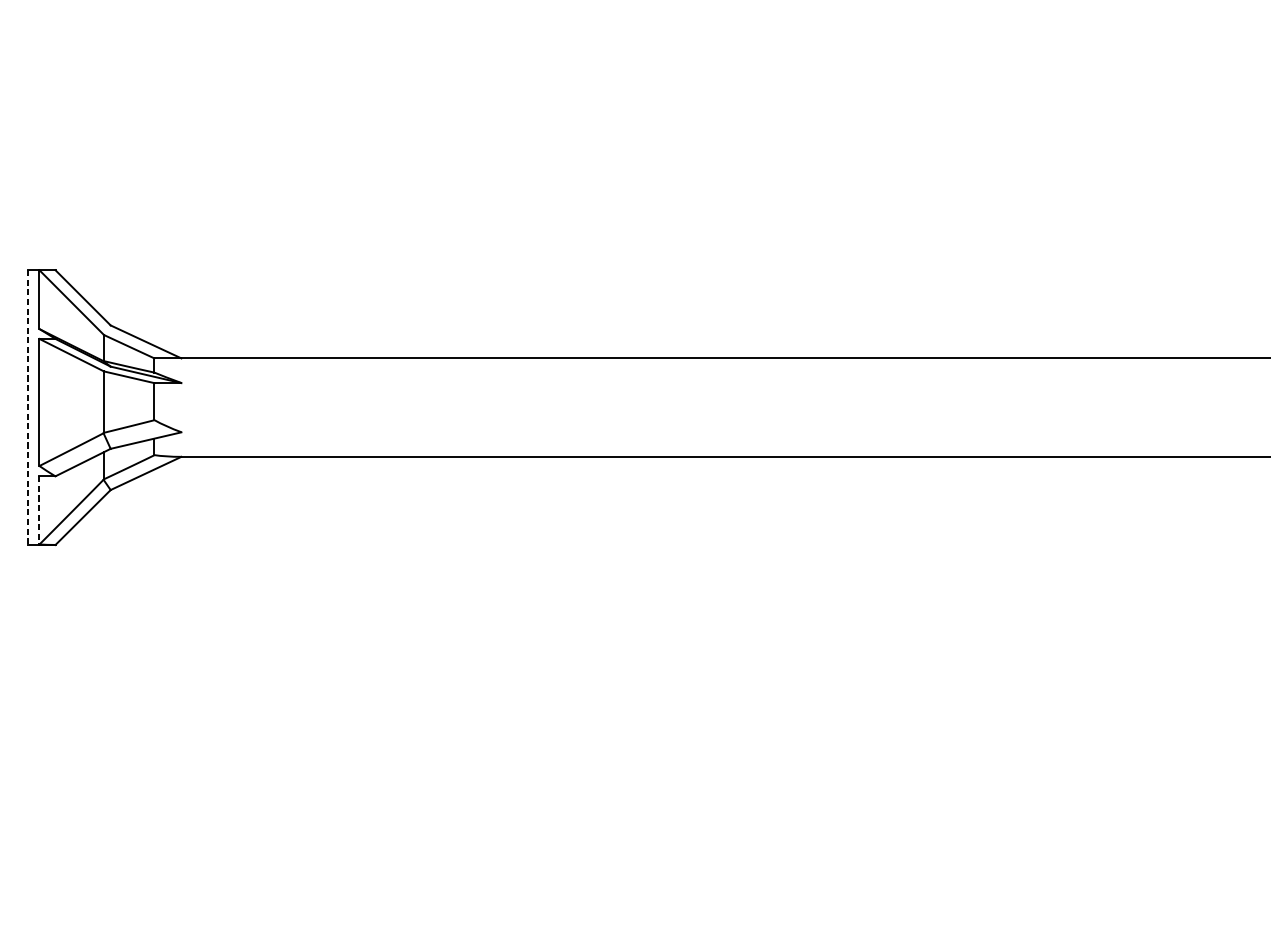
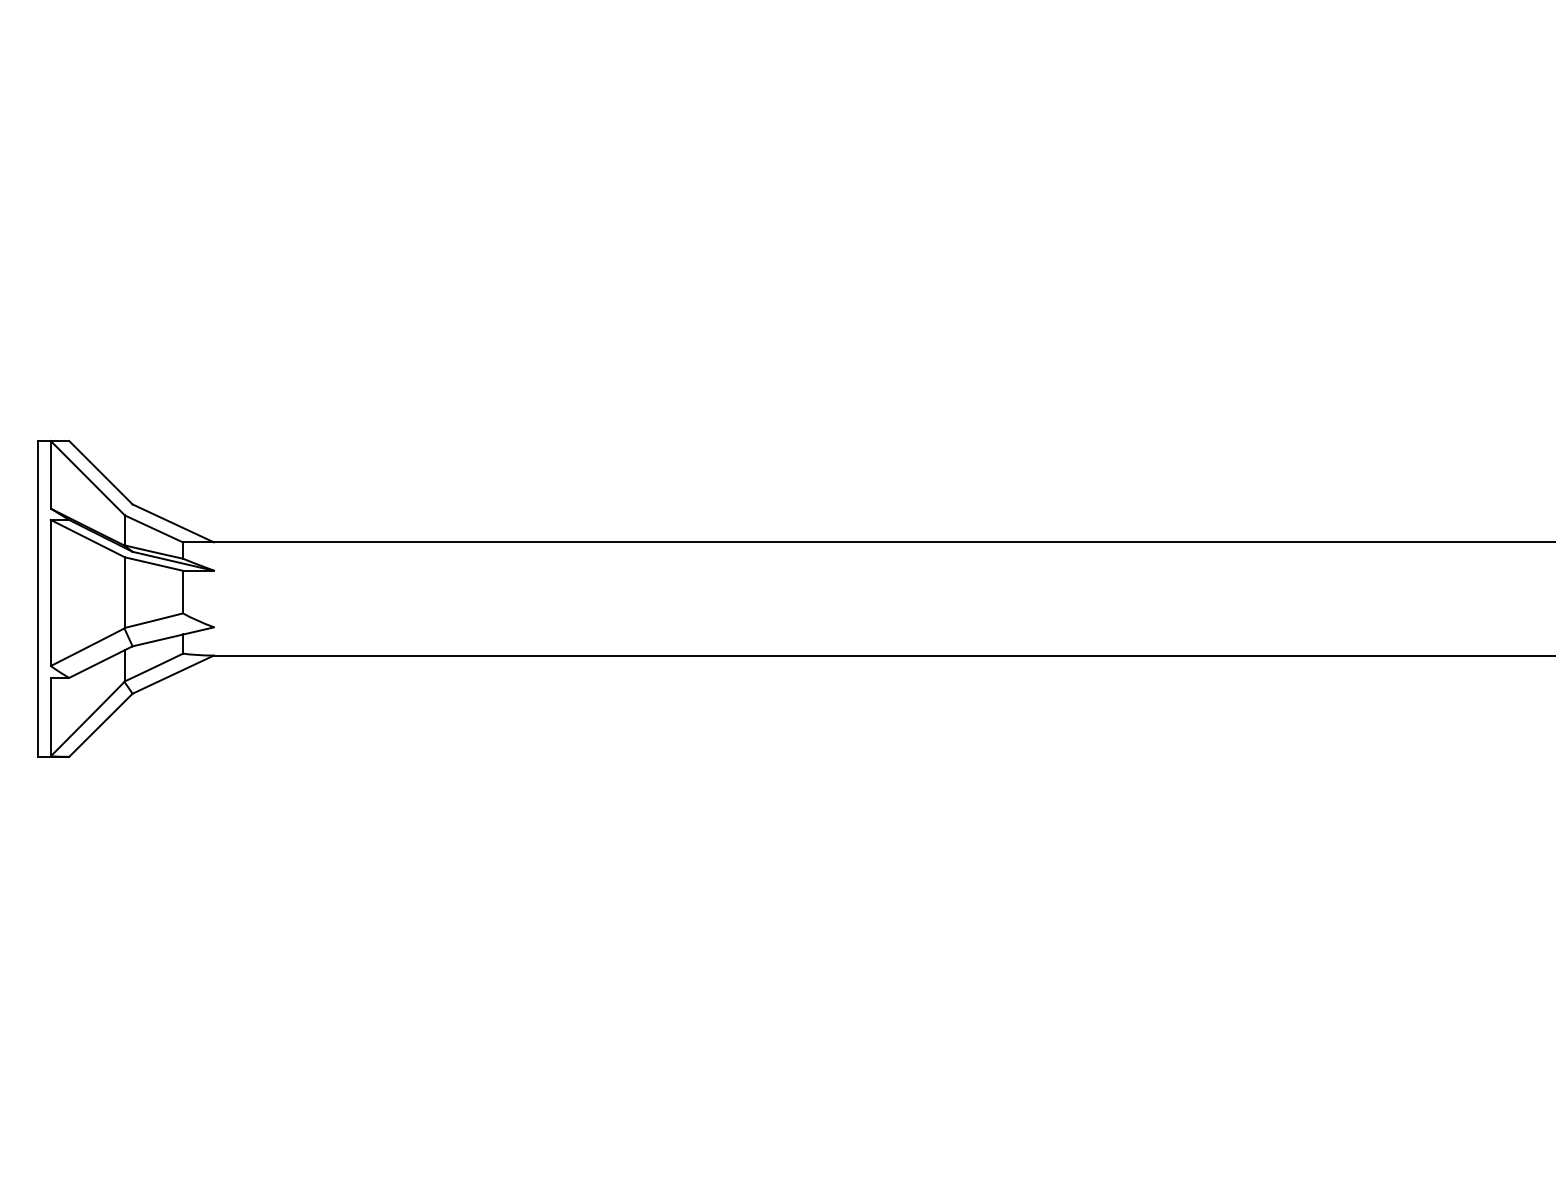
line: (28, 407) -> (38, 598), dashed -> solid
line: (39, 510) -> (50, 717), dashed -> solid

